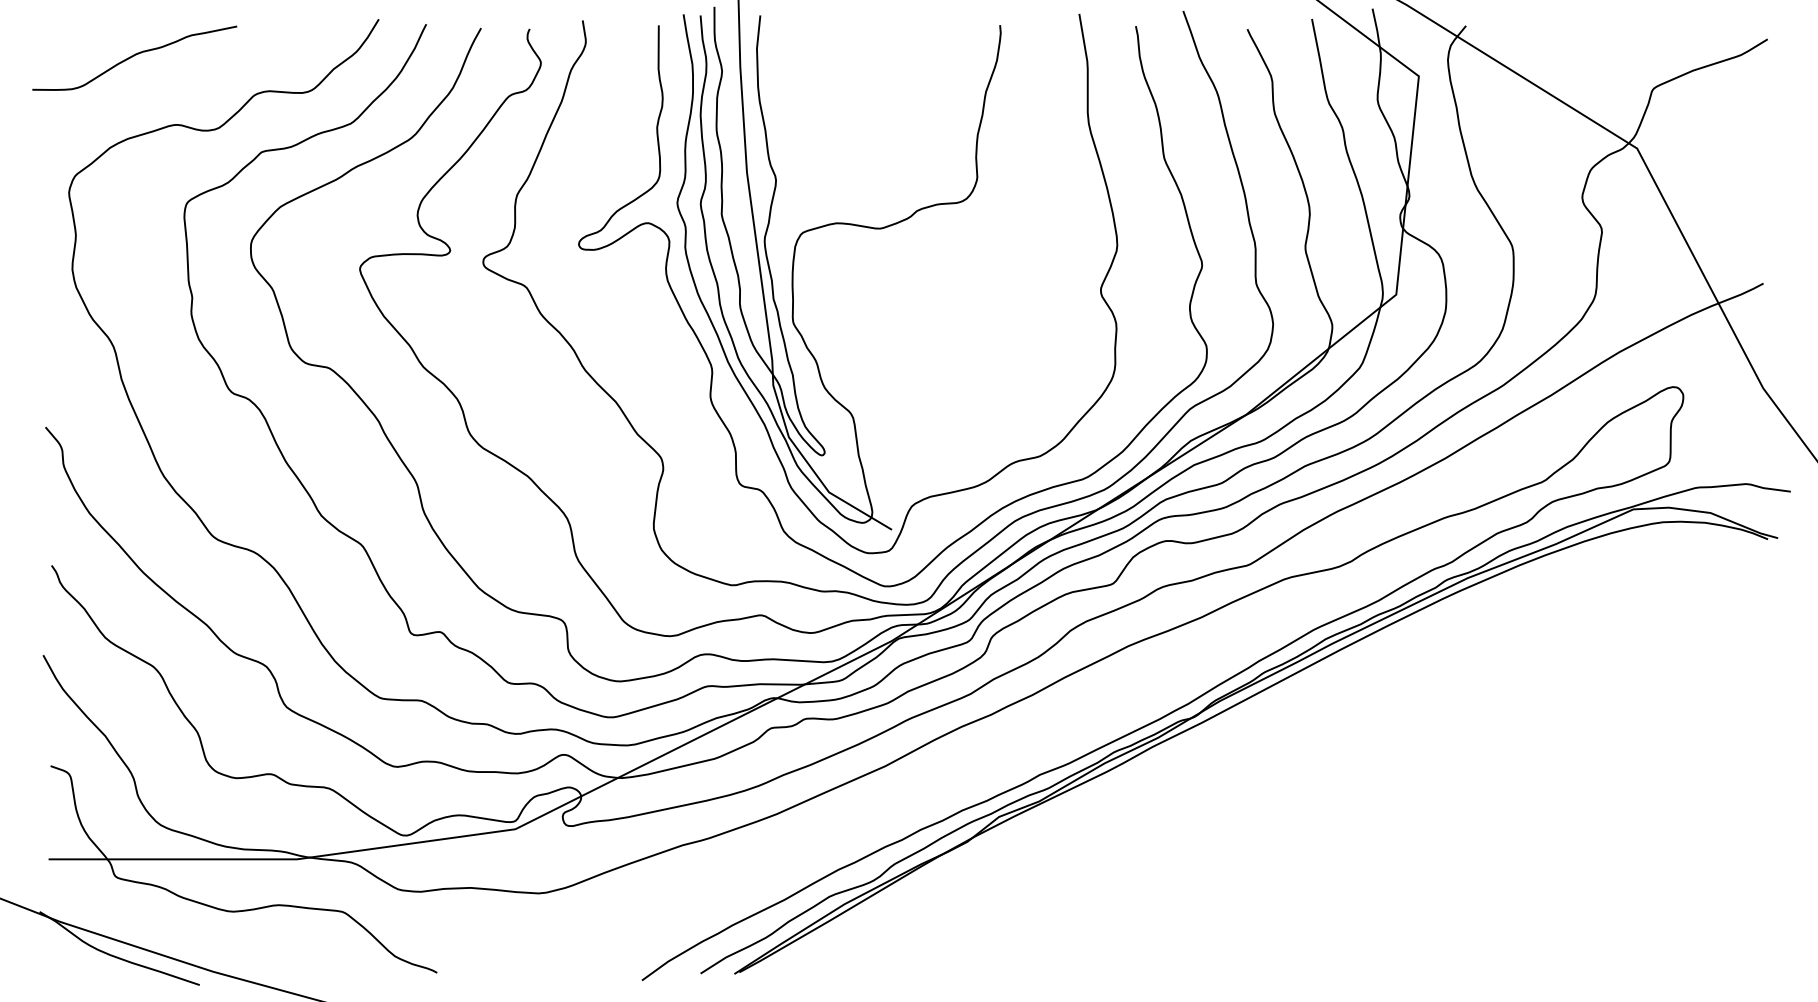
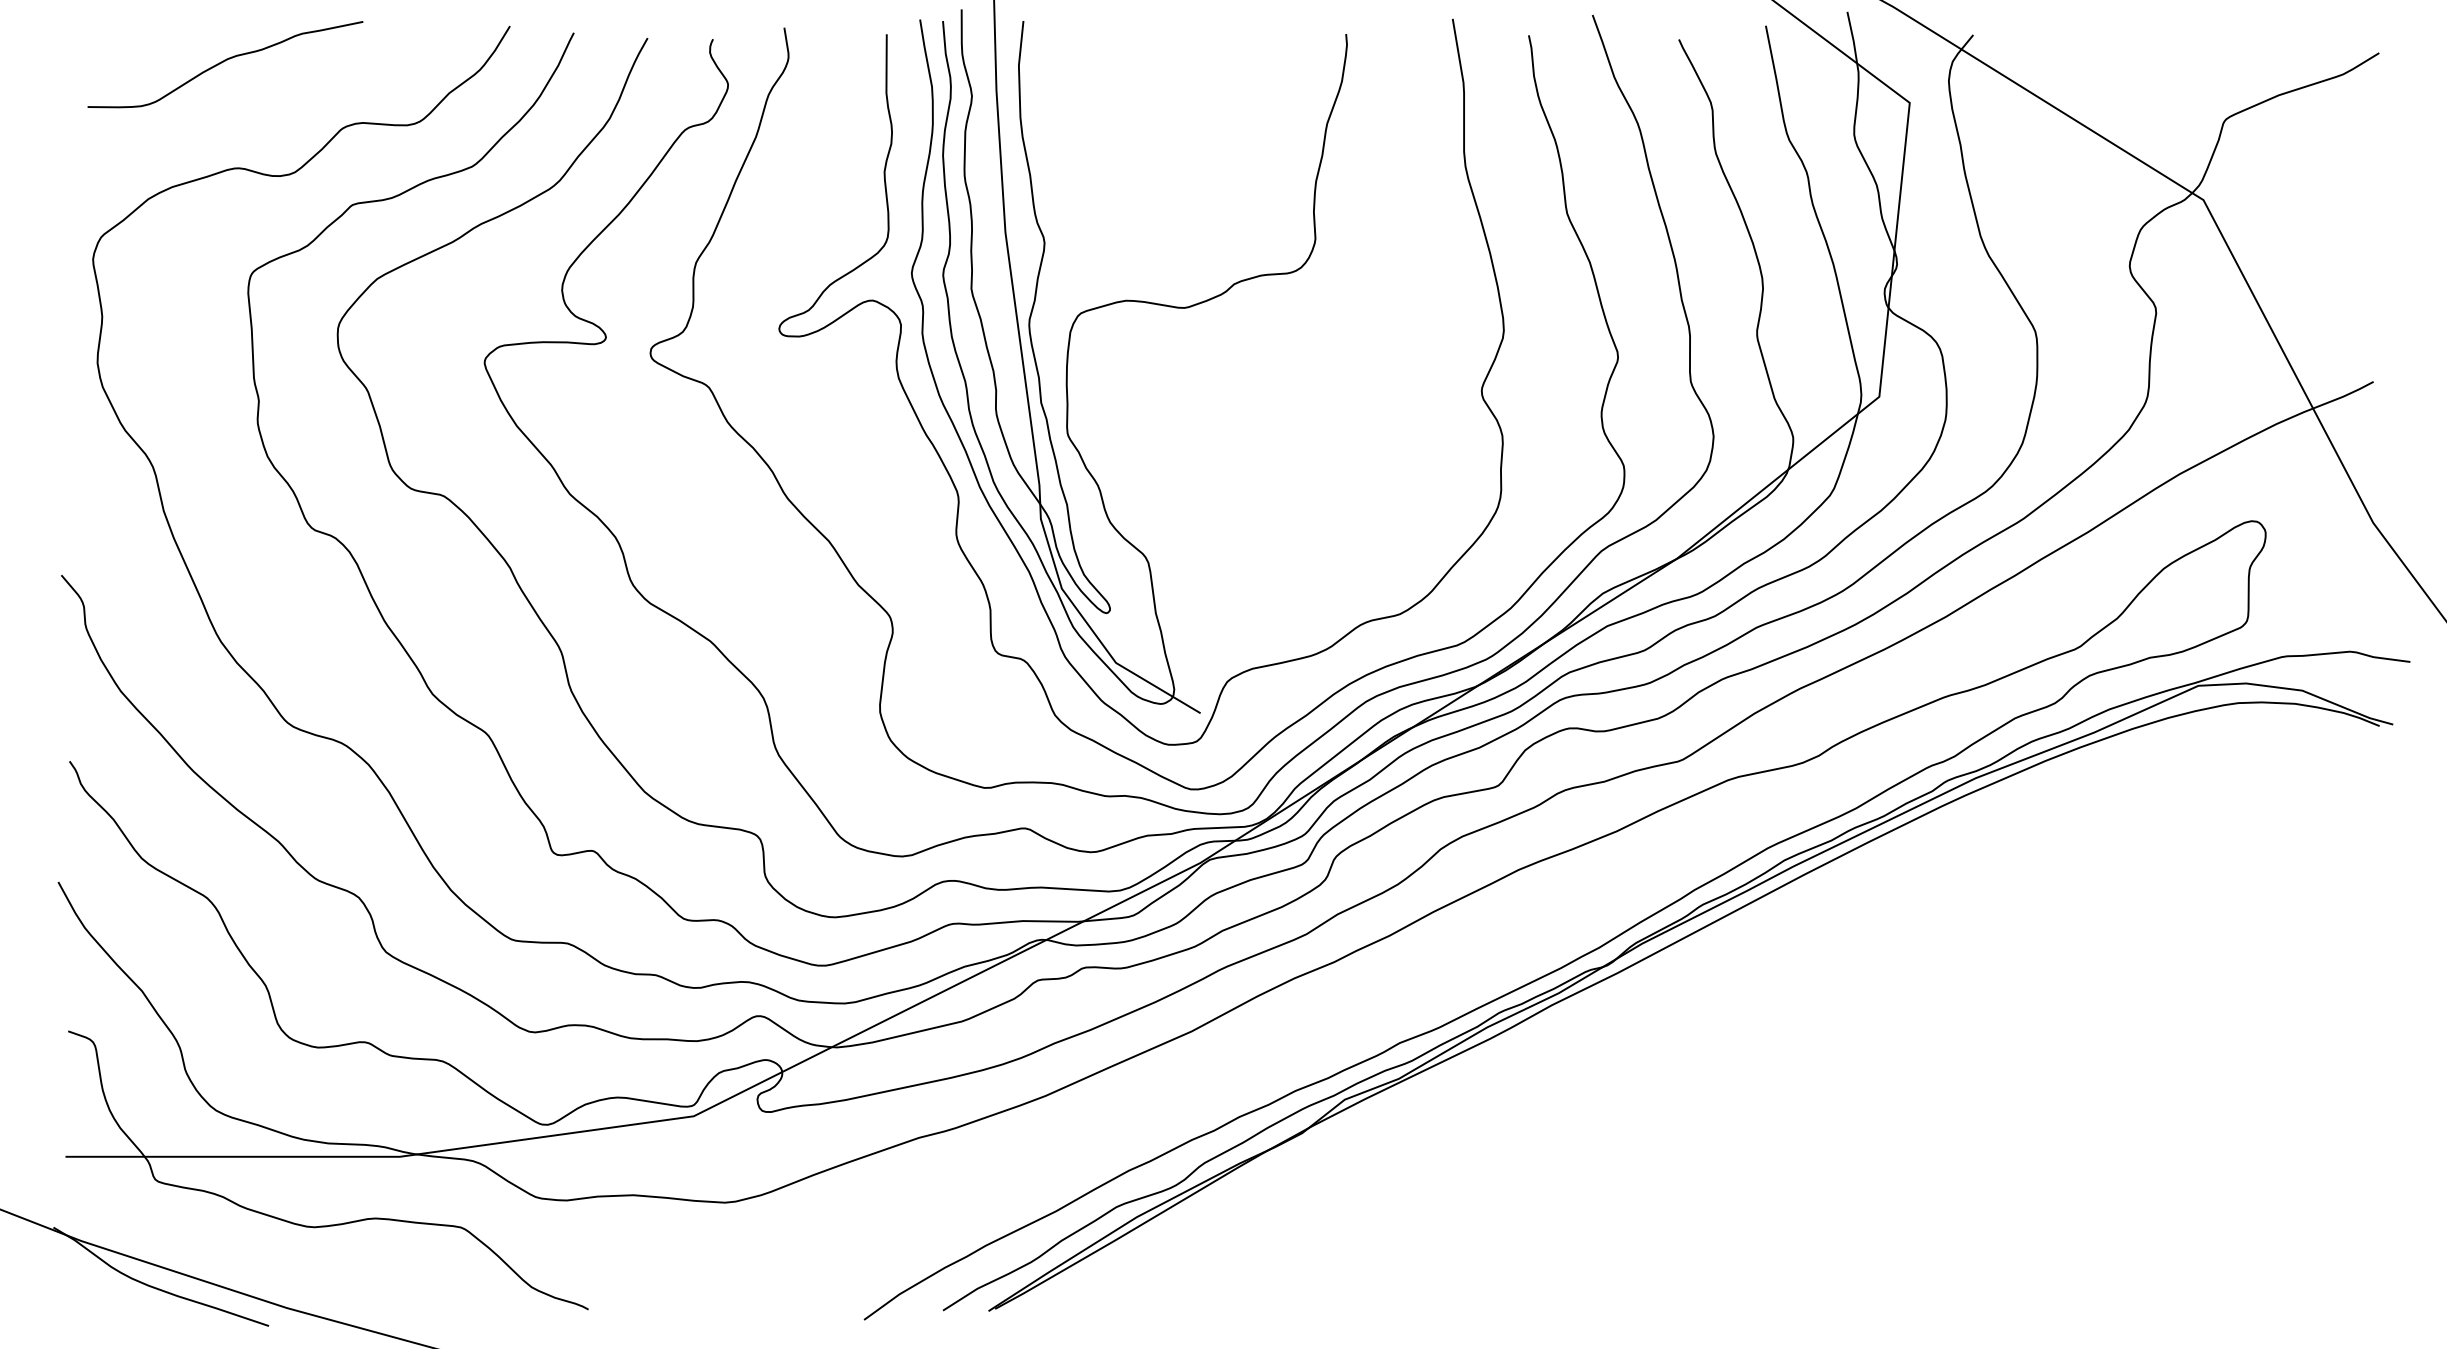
curve: (133, 56) -> (223, 62), moved

